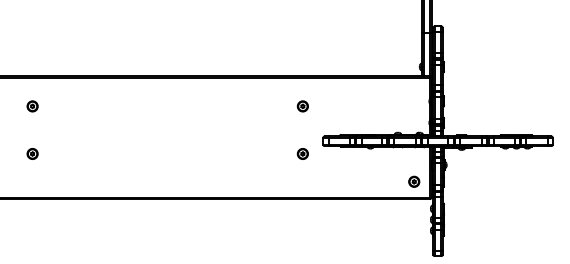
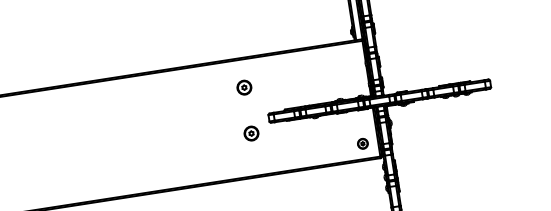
part: (302, 106) -> (243, 87), size x1.4
part: (302, 153) -> (250, 133), size x1.4

